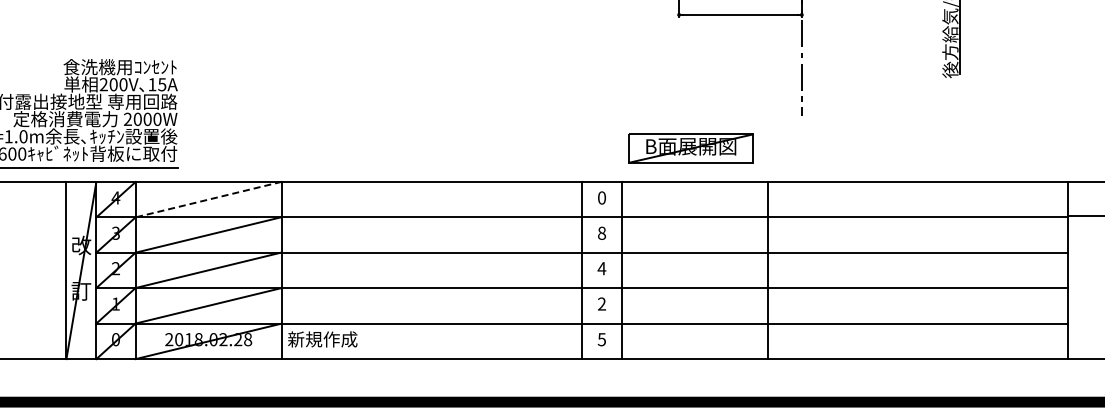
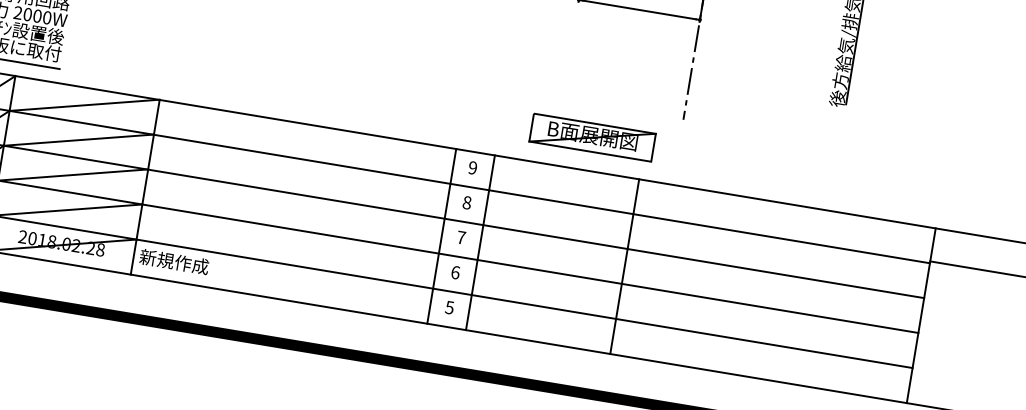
part: (690, 148) -> (592, 137), moved
text: (601, 197) -> (472, 167), 0 -> 9
line: (208, 199) -> (84, 105), dashed -> solid
text: (601, 268) -> (460, 237), 4 -> 7
text: (602, 303) -> (456, 272), 2 -> 6

